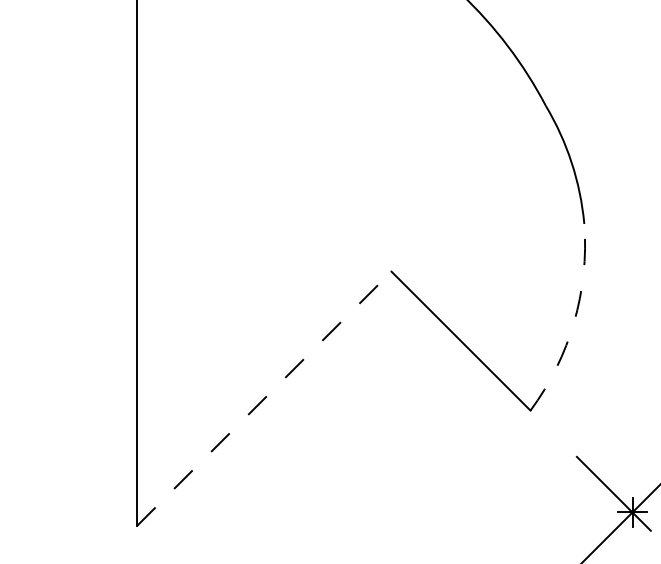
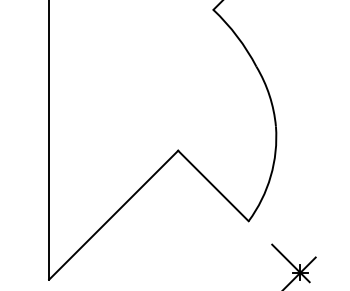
arc: (573, 322) -> (270, 176), dashed -> solid
line: (265, 397) -> (114, 214), dashed -> solid

